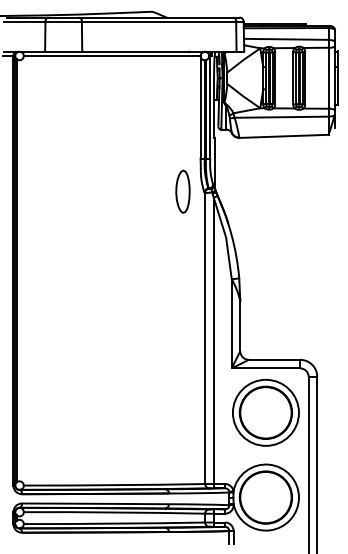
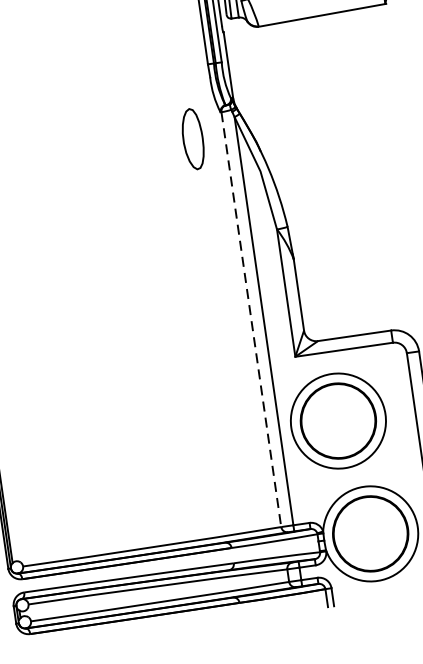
part: (182, 191) -> (192, 139), moved
line: (205, 338) -> (251, 319), solid -> dashed
part: (265, 412) -> (337, 420), moved

